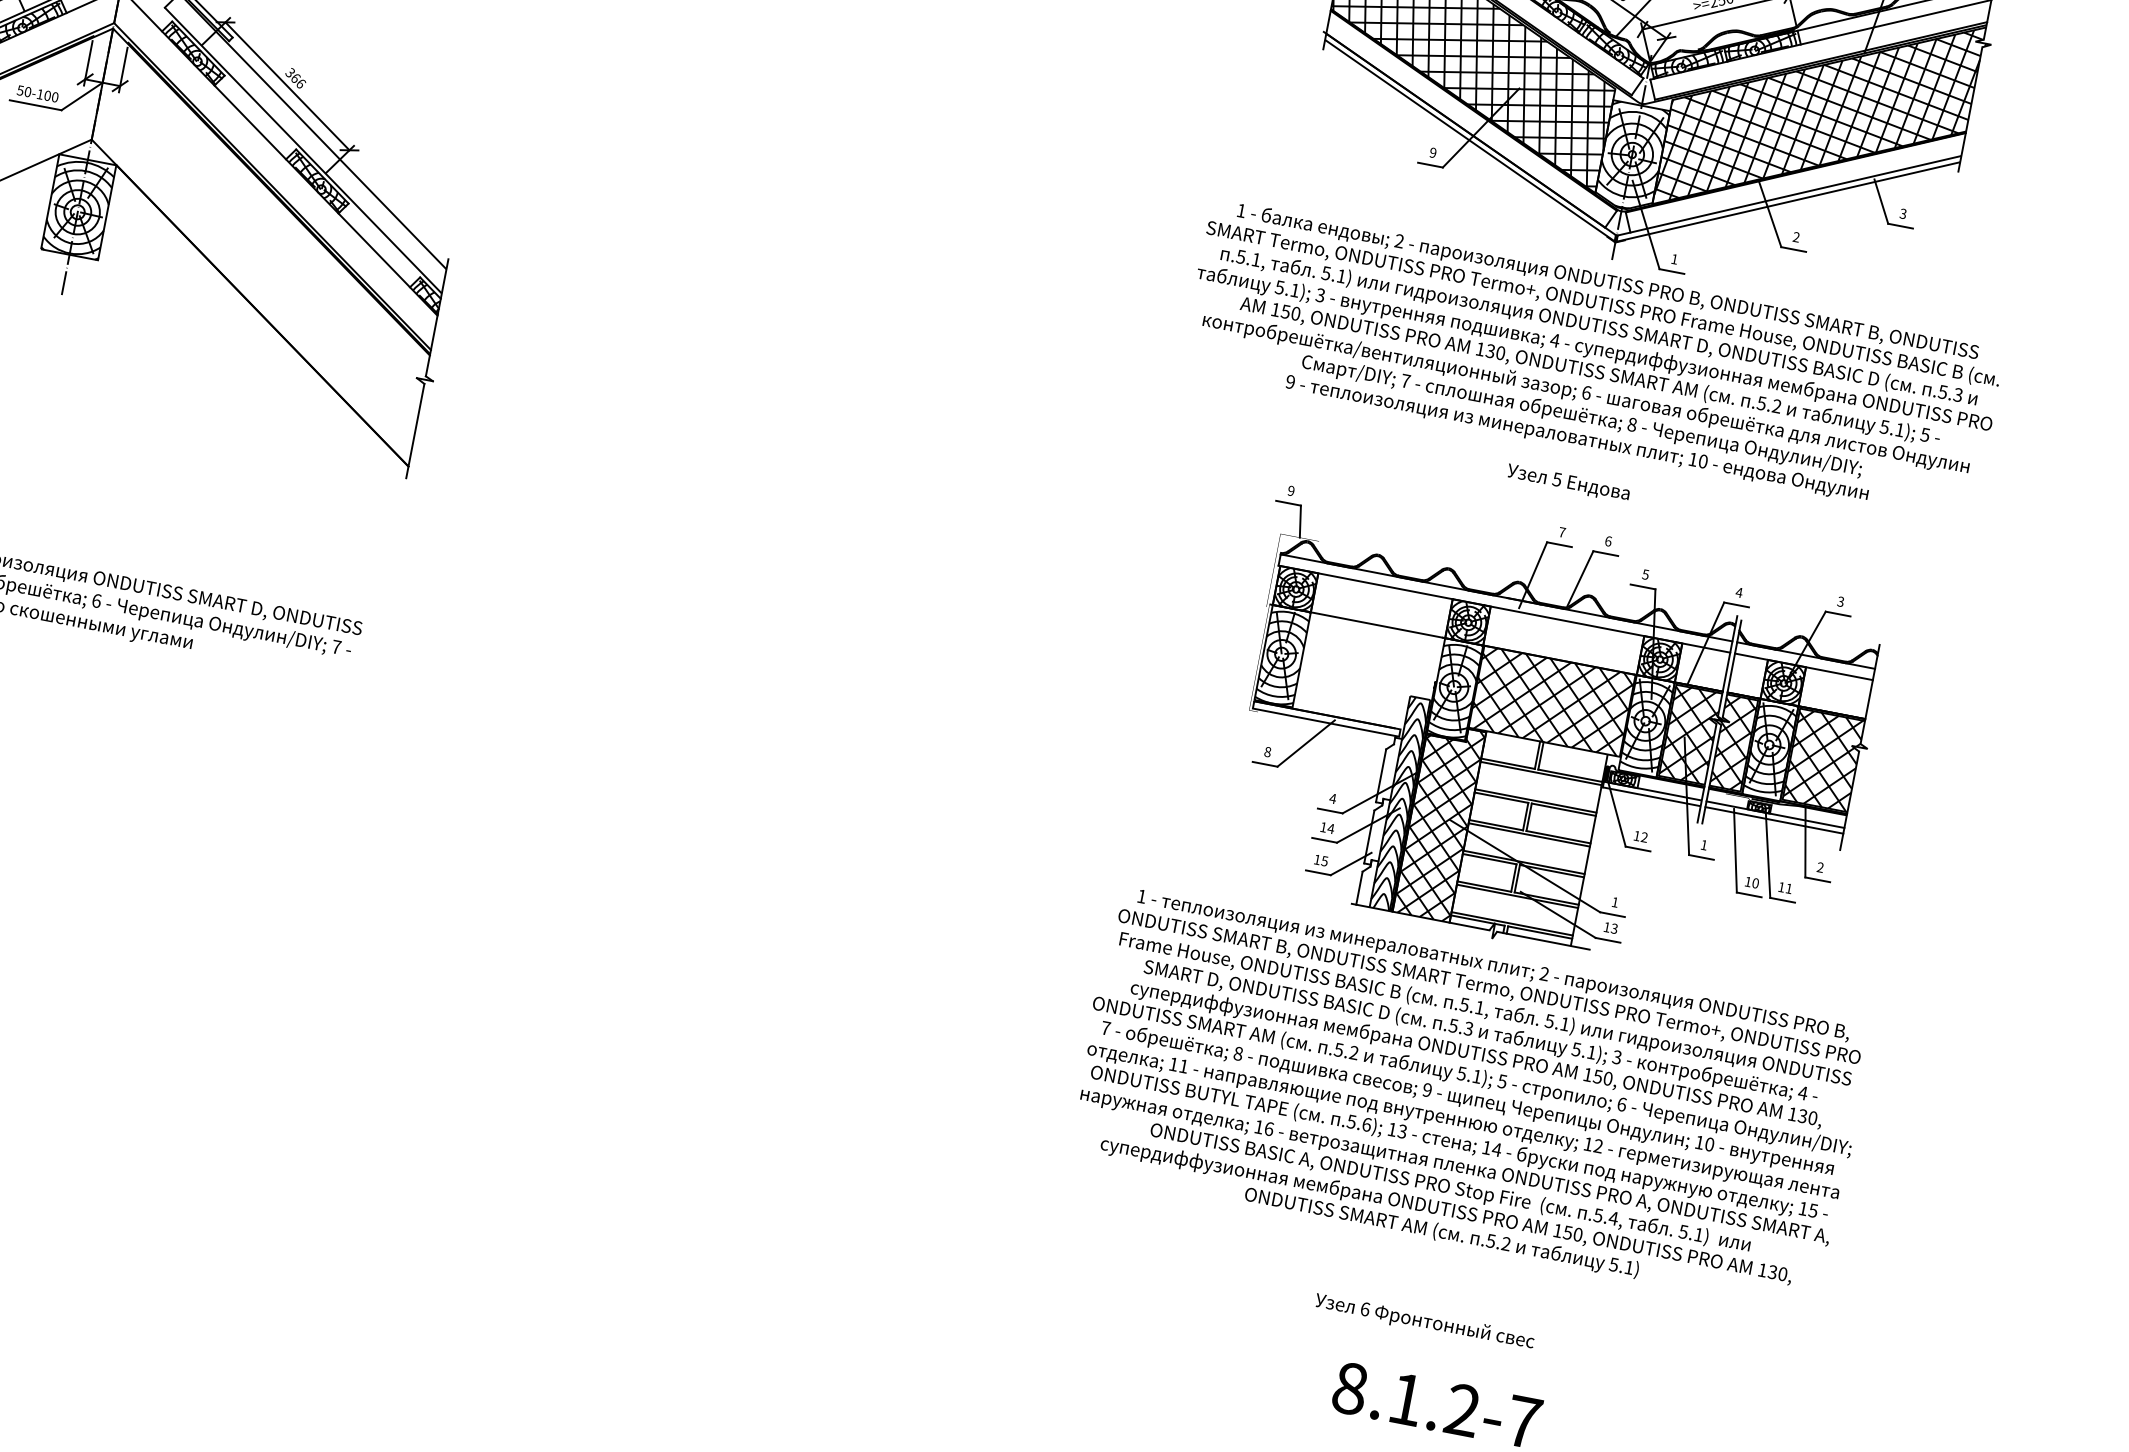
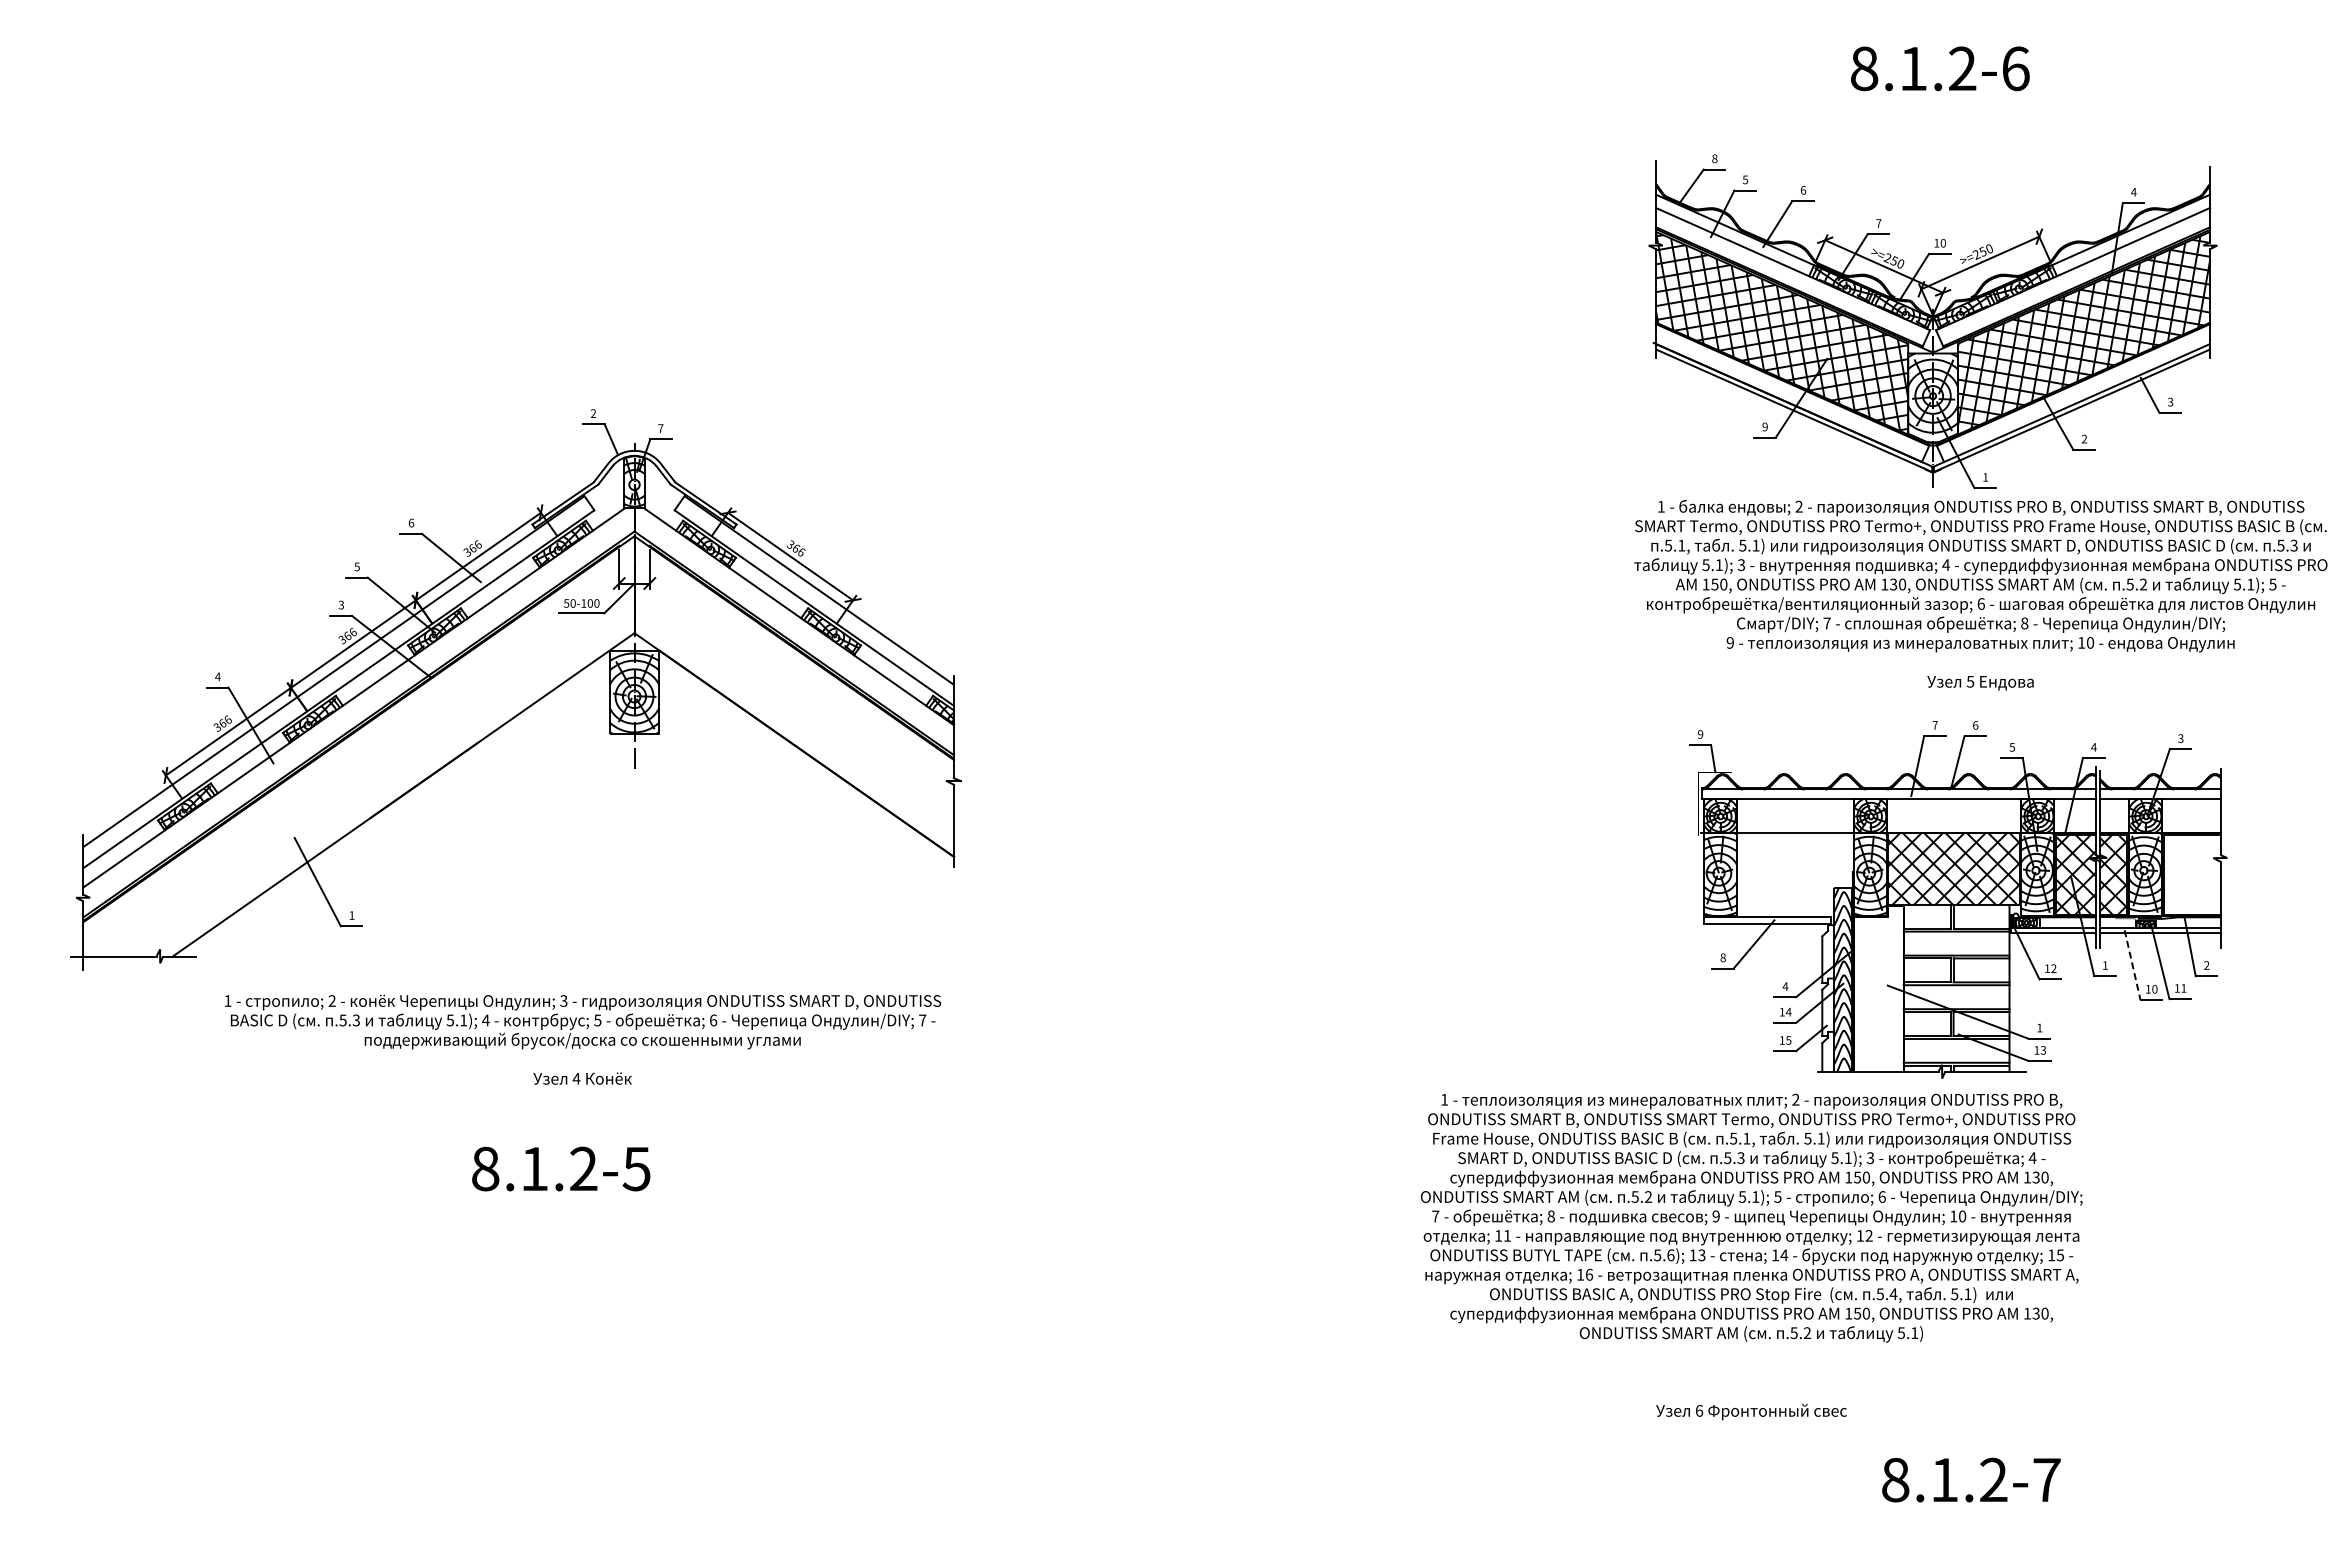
text: (1587, 381) -> (1980, 594), moved
hatch: (1827, 760) -> (2195, 874), removed
hatch: (1439, 821) -> (1878, 988), removed
line: (1735, 851) -> (2132, 965), solid -> dashed
text: (1459, 1143) -> (1751, 1256), moved

